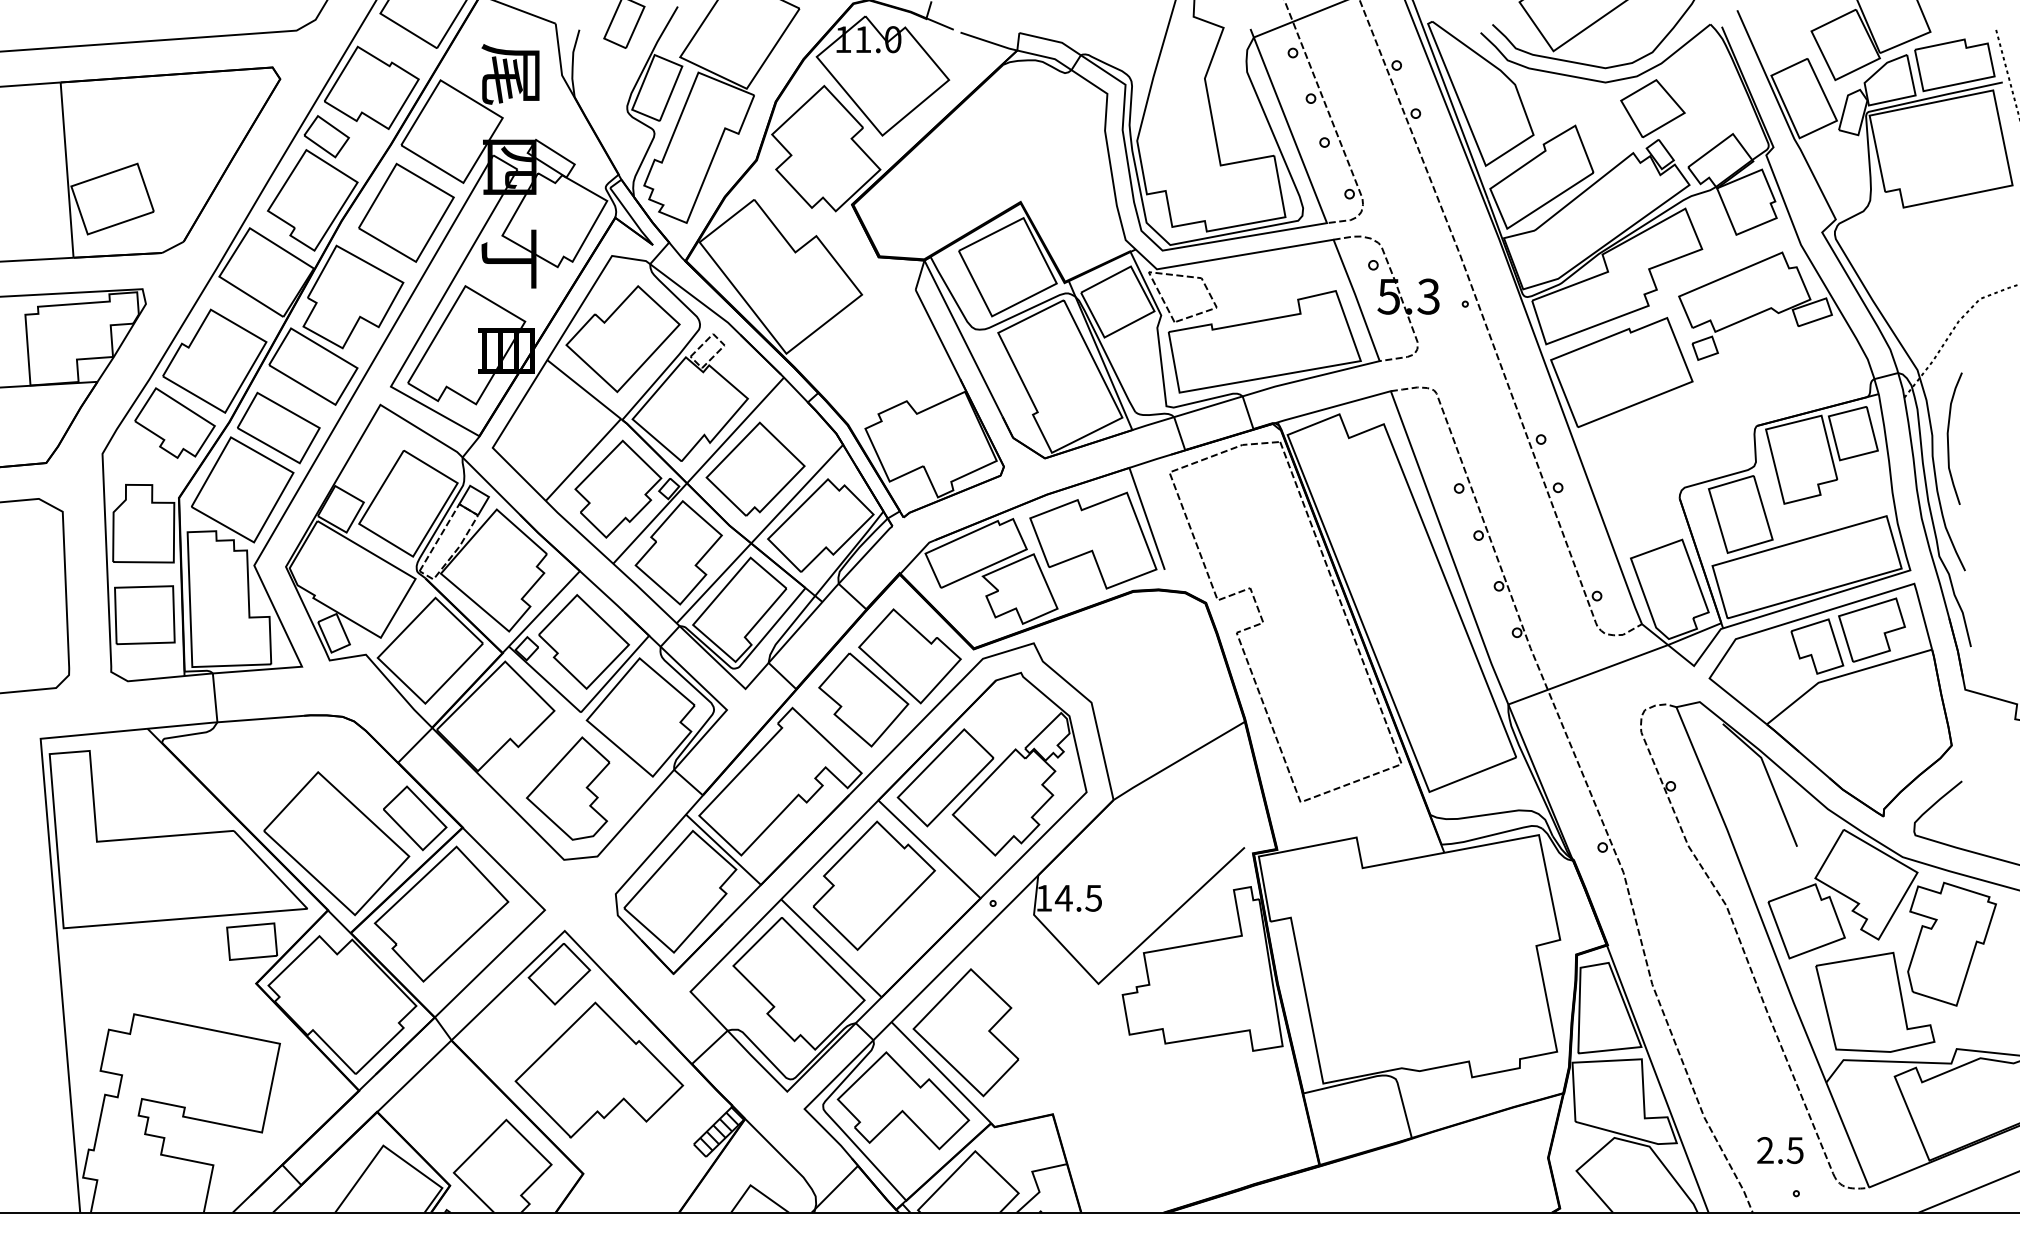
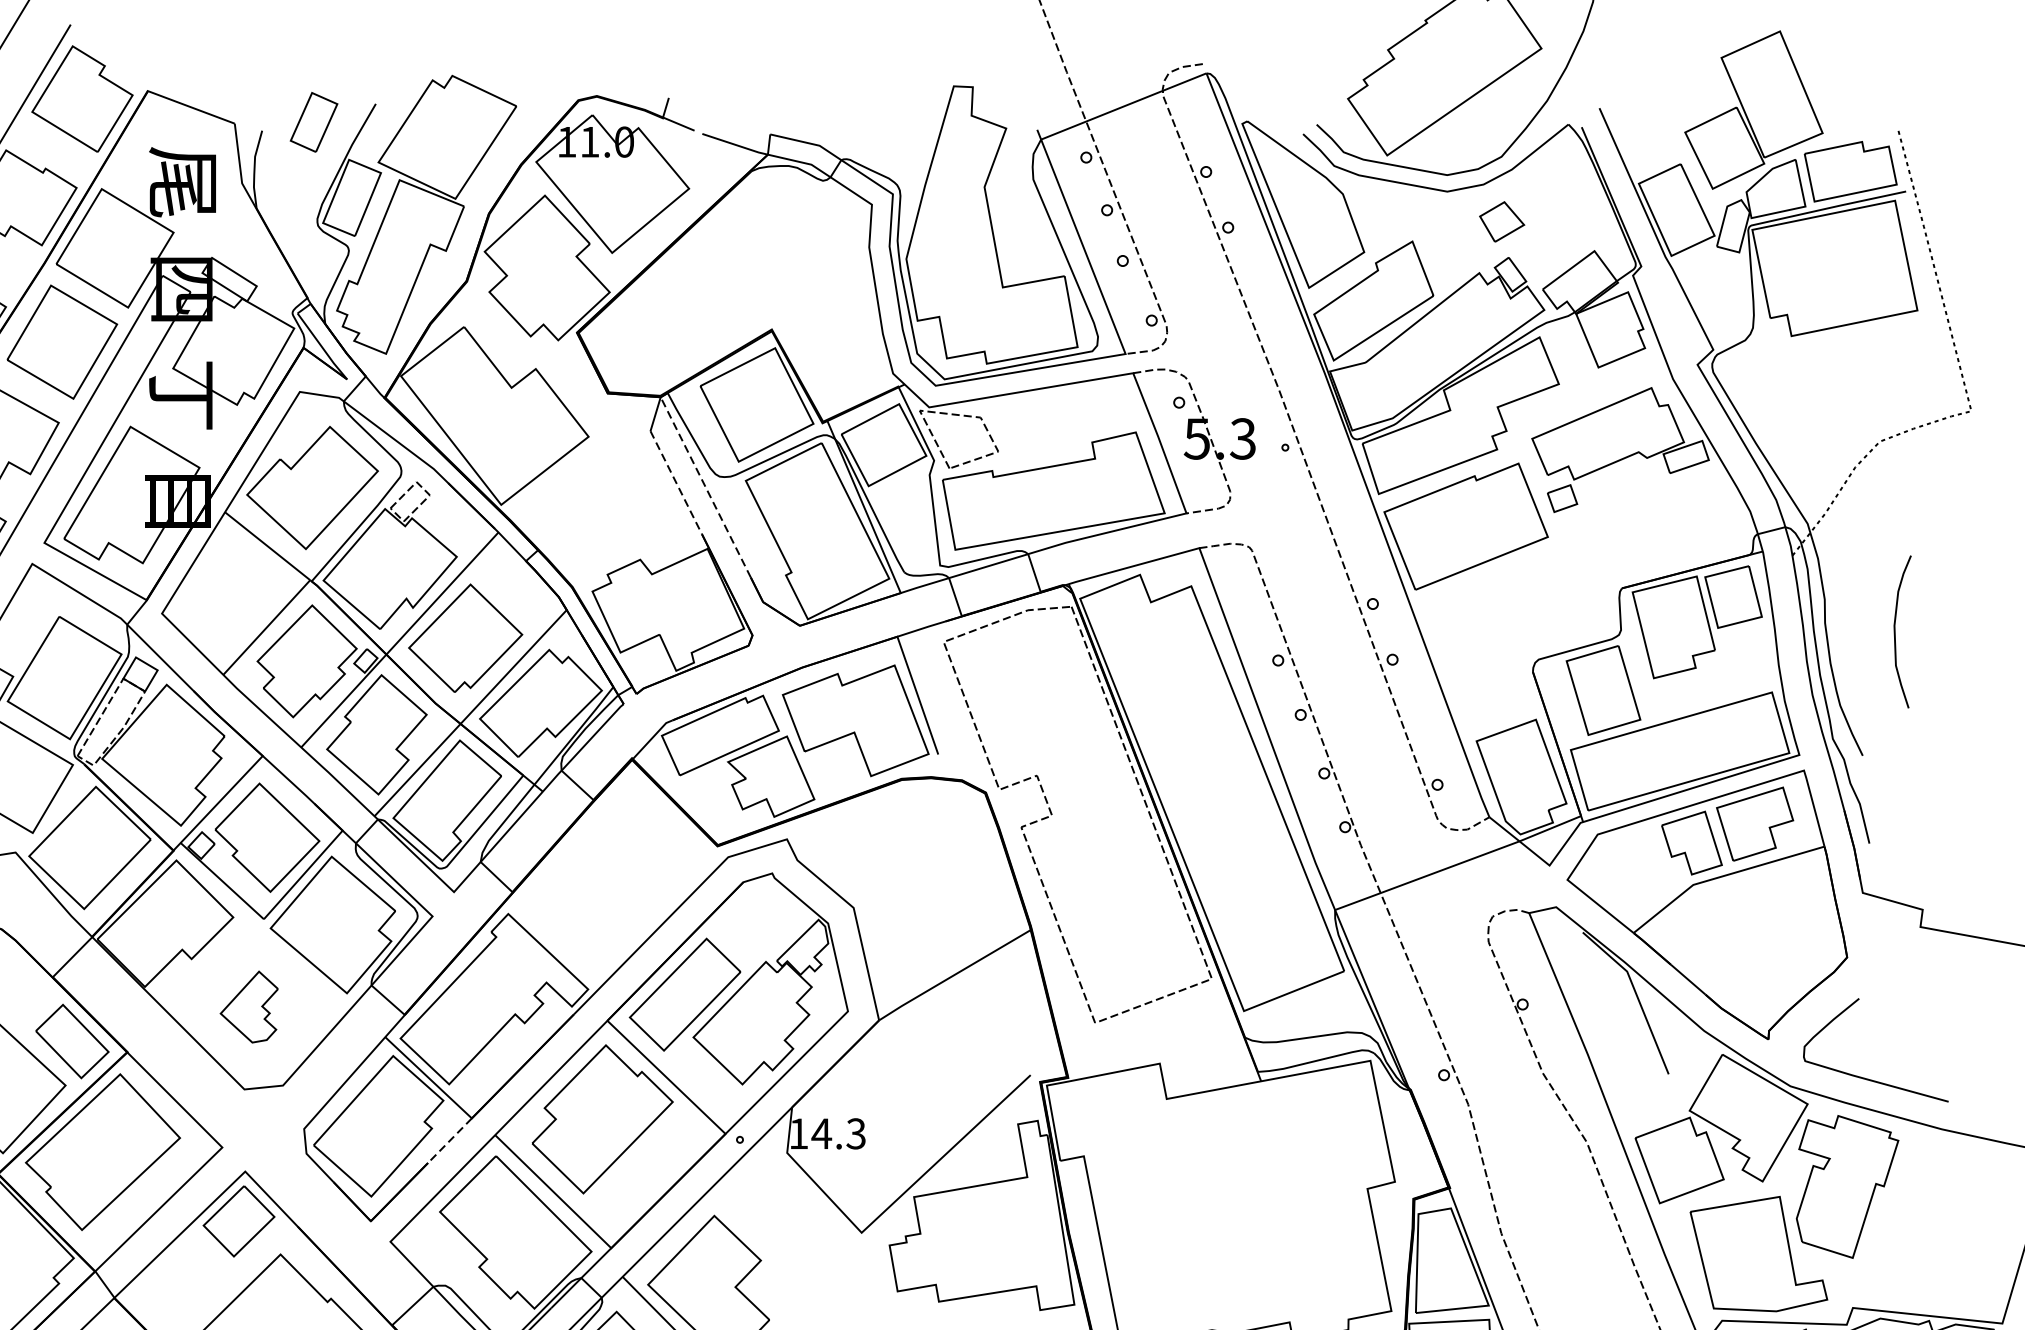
part: (1652, 108) -> (1501, 221), size x0.6
line: (937, 334) -> (675, 482), solid -> dashed
line: (963, 338) -> (705, 487), solid -> dashed
curve: (1948, 438) -> (1895, 631), moved
part: (889, 677) -> (620, 878), removed
part: (568, 788) -> (249, 1007), size x0.6
text: (1093, 897) -> (855, 1132), 14.5 -> 14.3
line: (741, 904) -> (449, 1141), solid -> dashed

